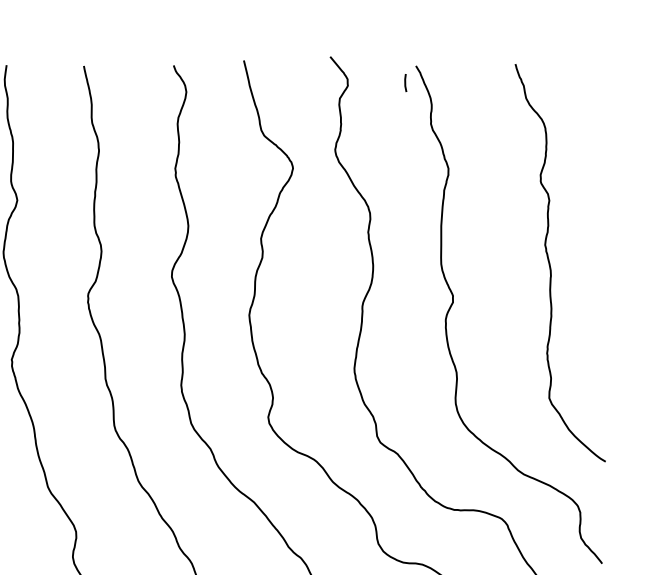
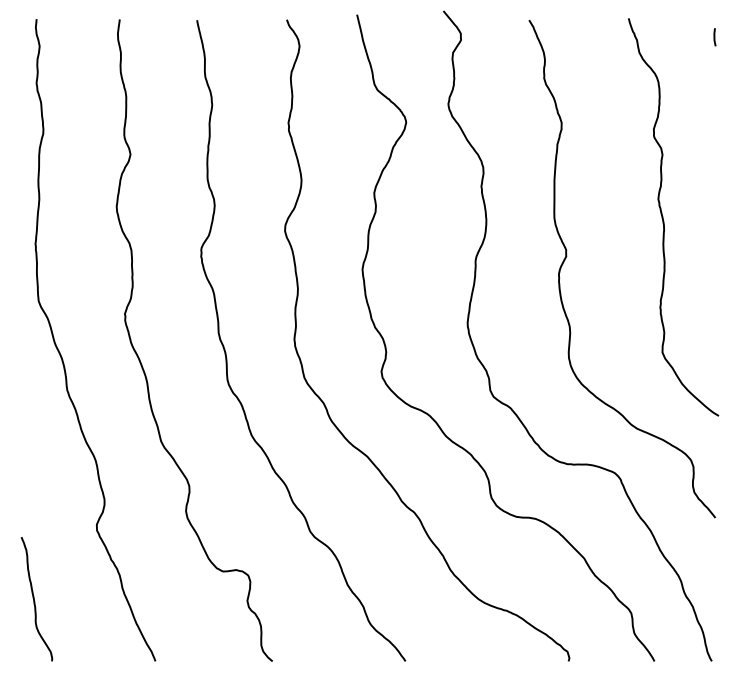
line: (405, 83) -> (714, 37), moved

